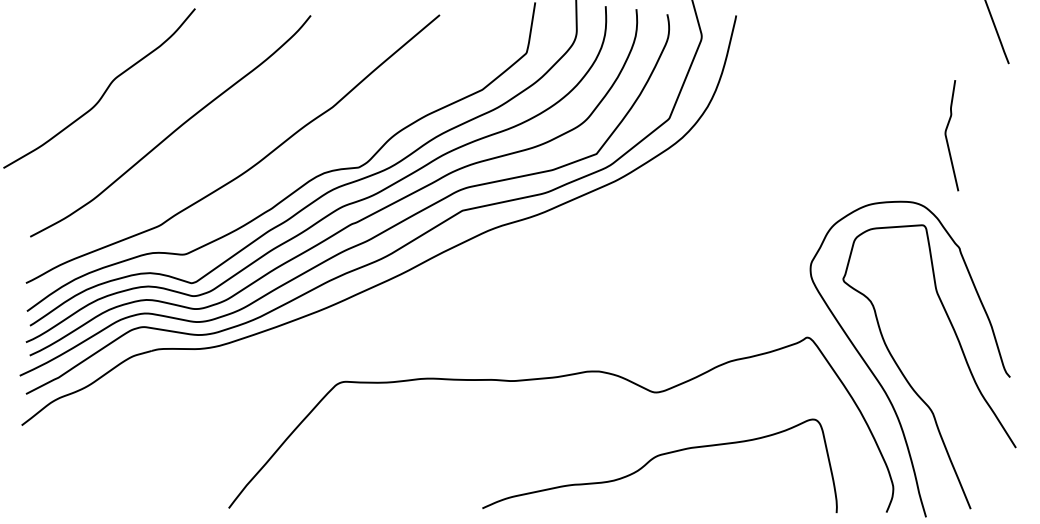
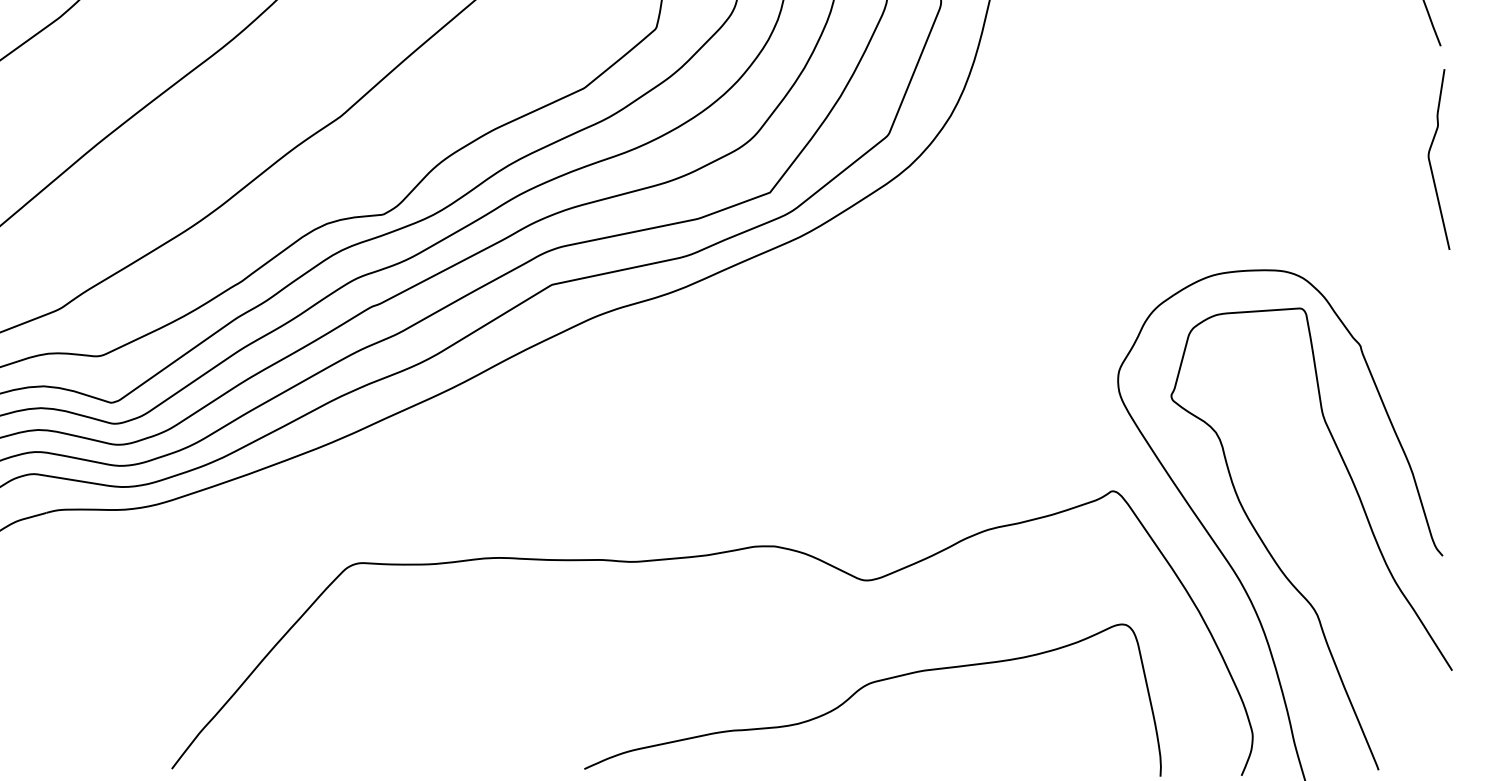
curve: (947, 137) -> (1431, 162), moved

